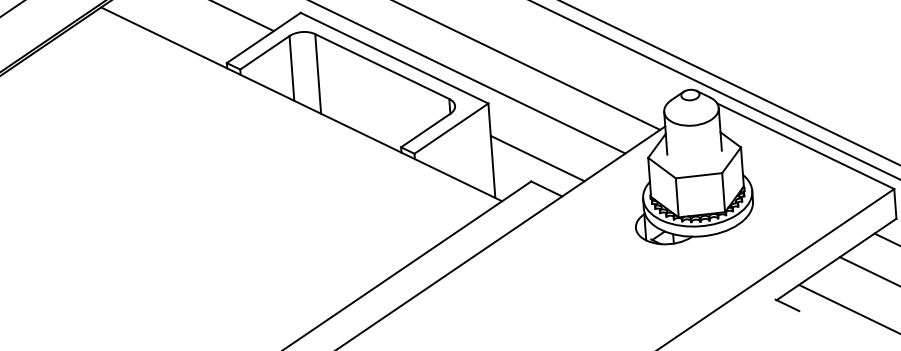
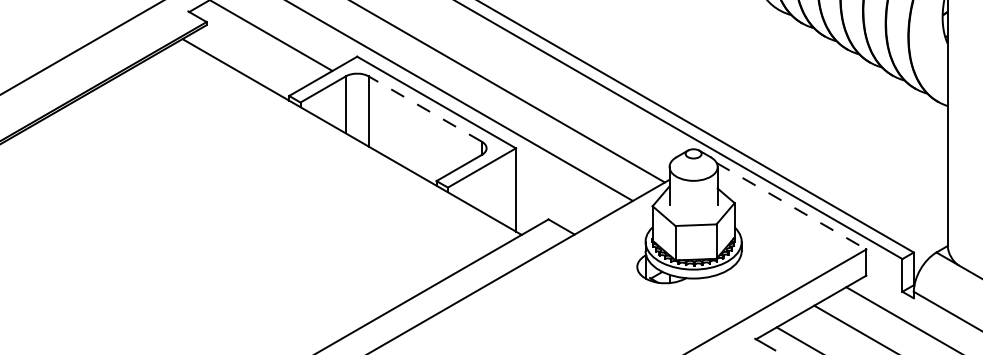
line: (381, 66) -> (424, 108), solid -> dashed
line: (805, 146) -> (791, 206), solid -> dashed
line: (537, 158) -> (555, 199), removed

